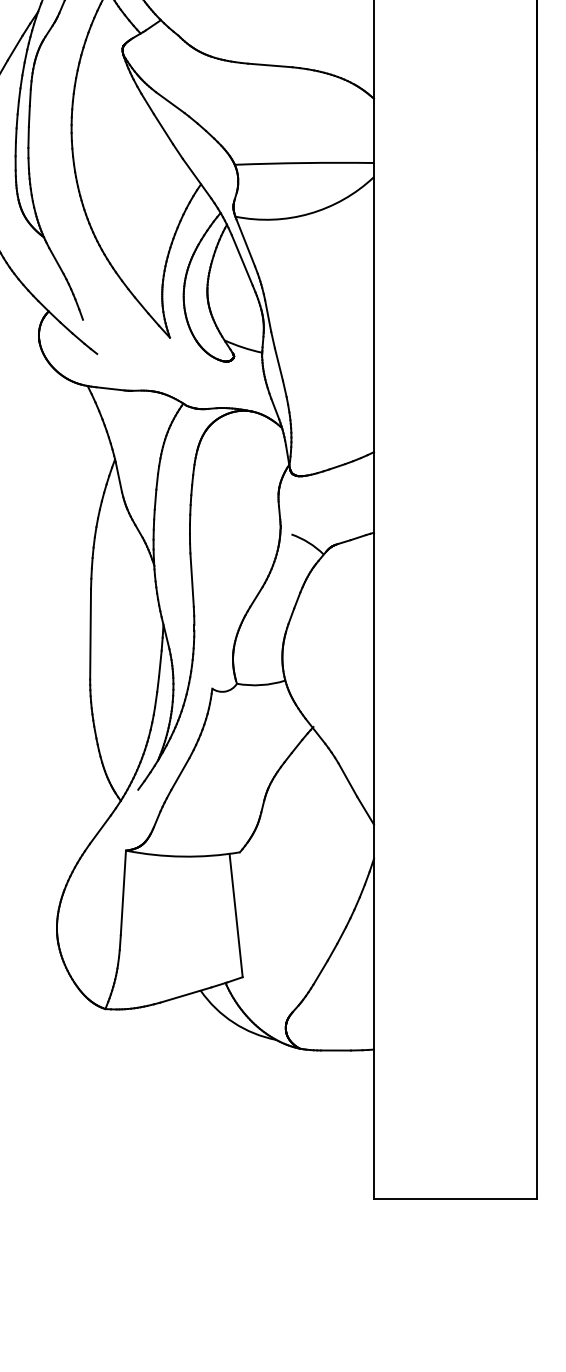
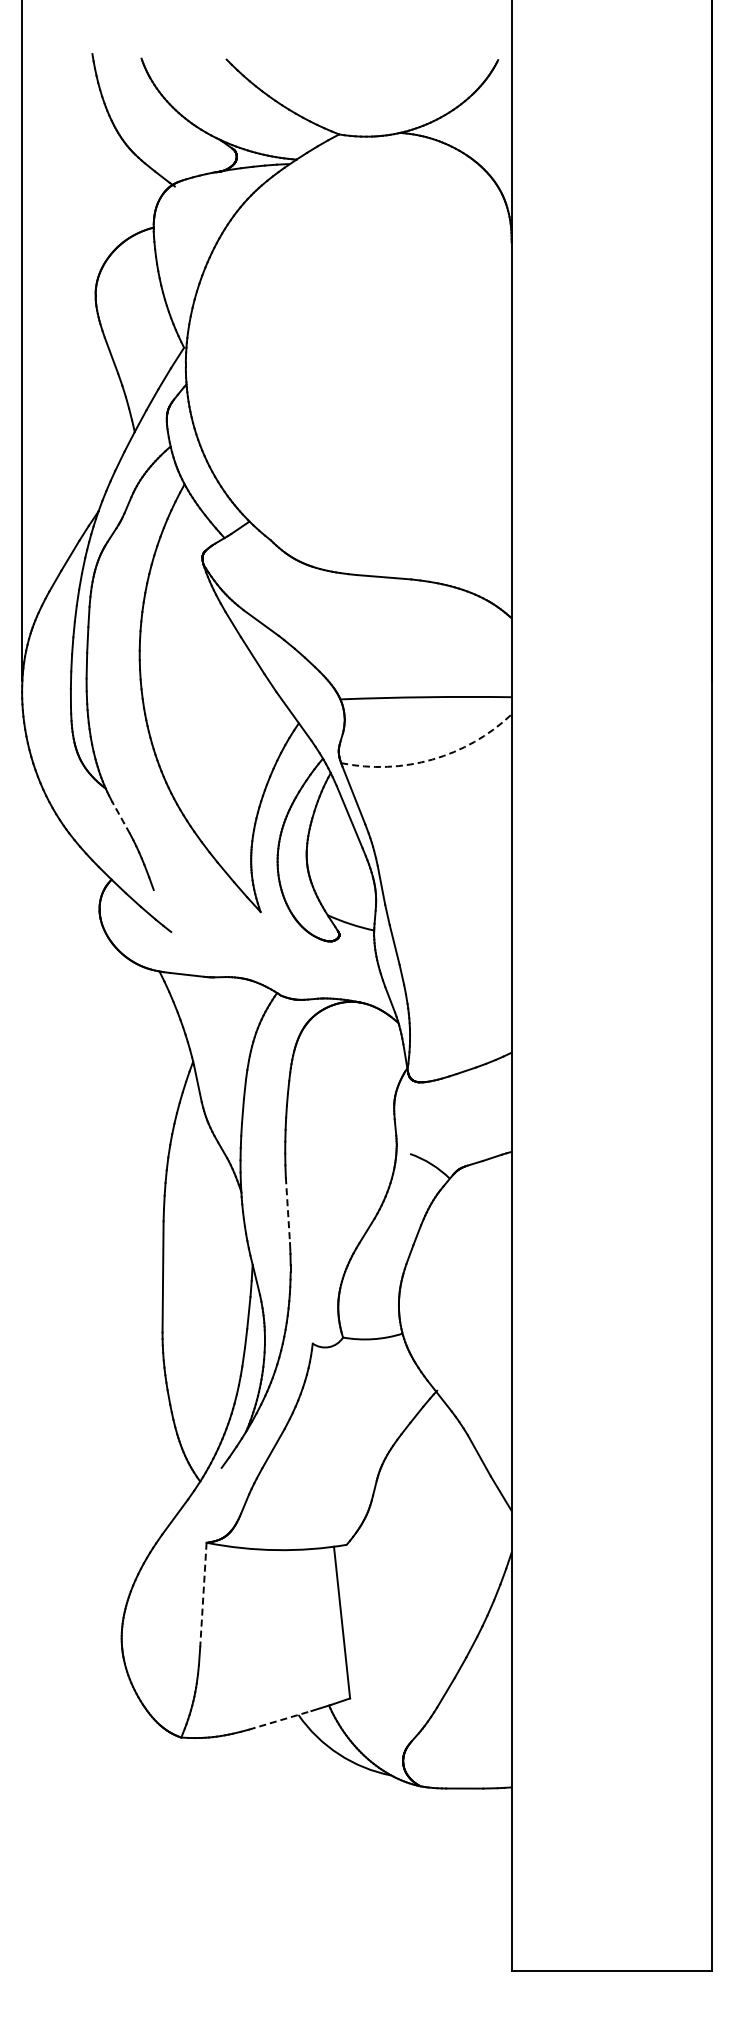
arc: (309, 213) -> (432, 759), solid -> dashed
line: (55, 260) -> (120, 817), solid -> dashed
line: (191, 580) -> (287, 1210), solid -> dashed
line: (123, 893) -> (203, 1595), solid -> dashed
line: (186, 995) -> (280, 1720), solid -> dashed

